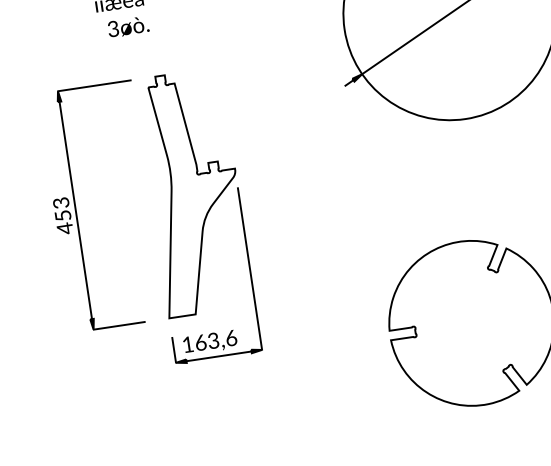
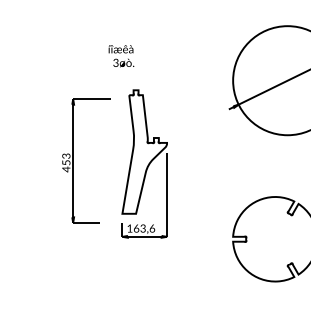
part: (76, 209) -> (73, 160), moved

